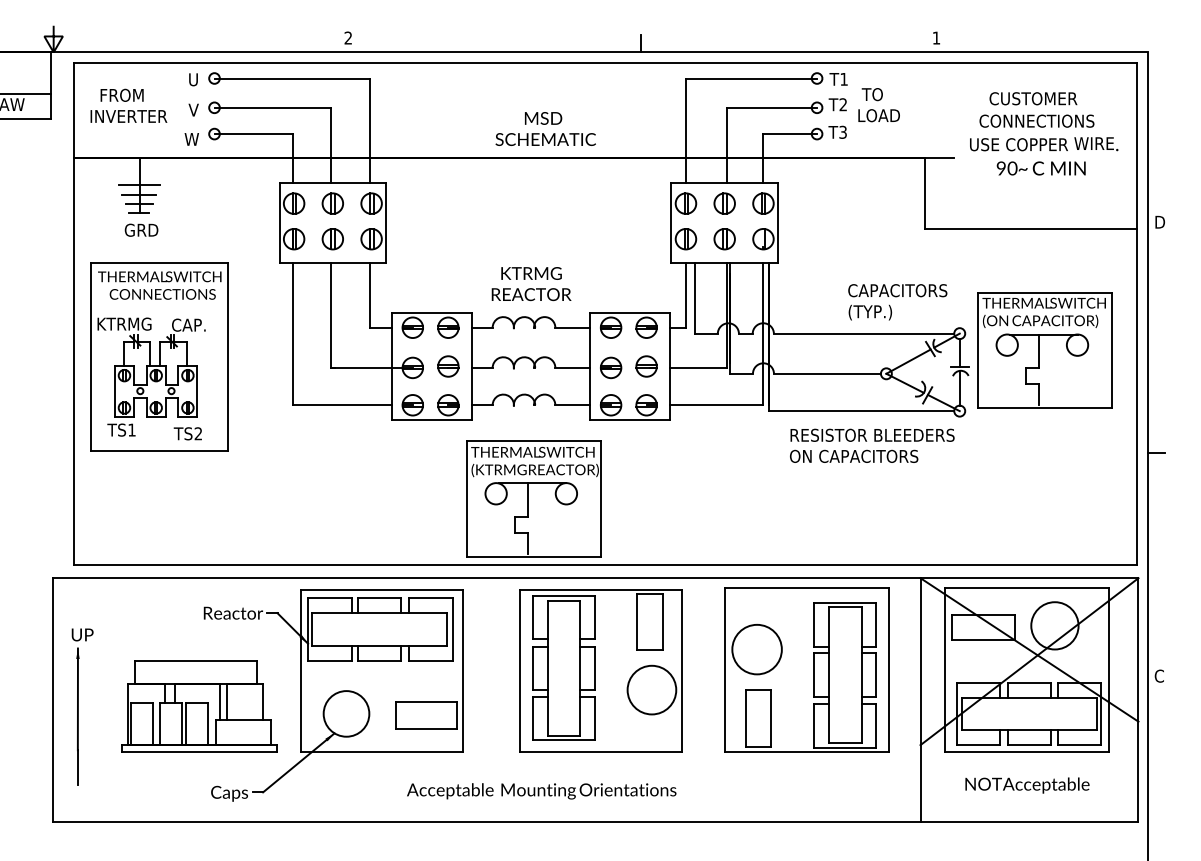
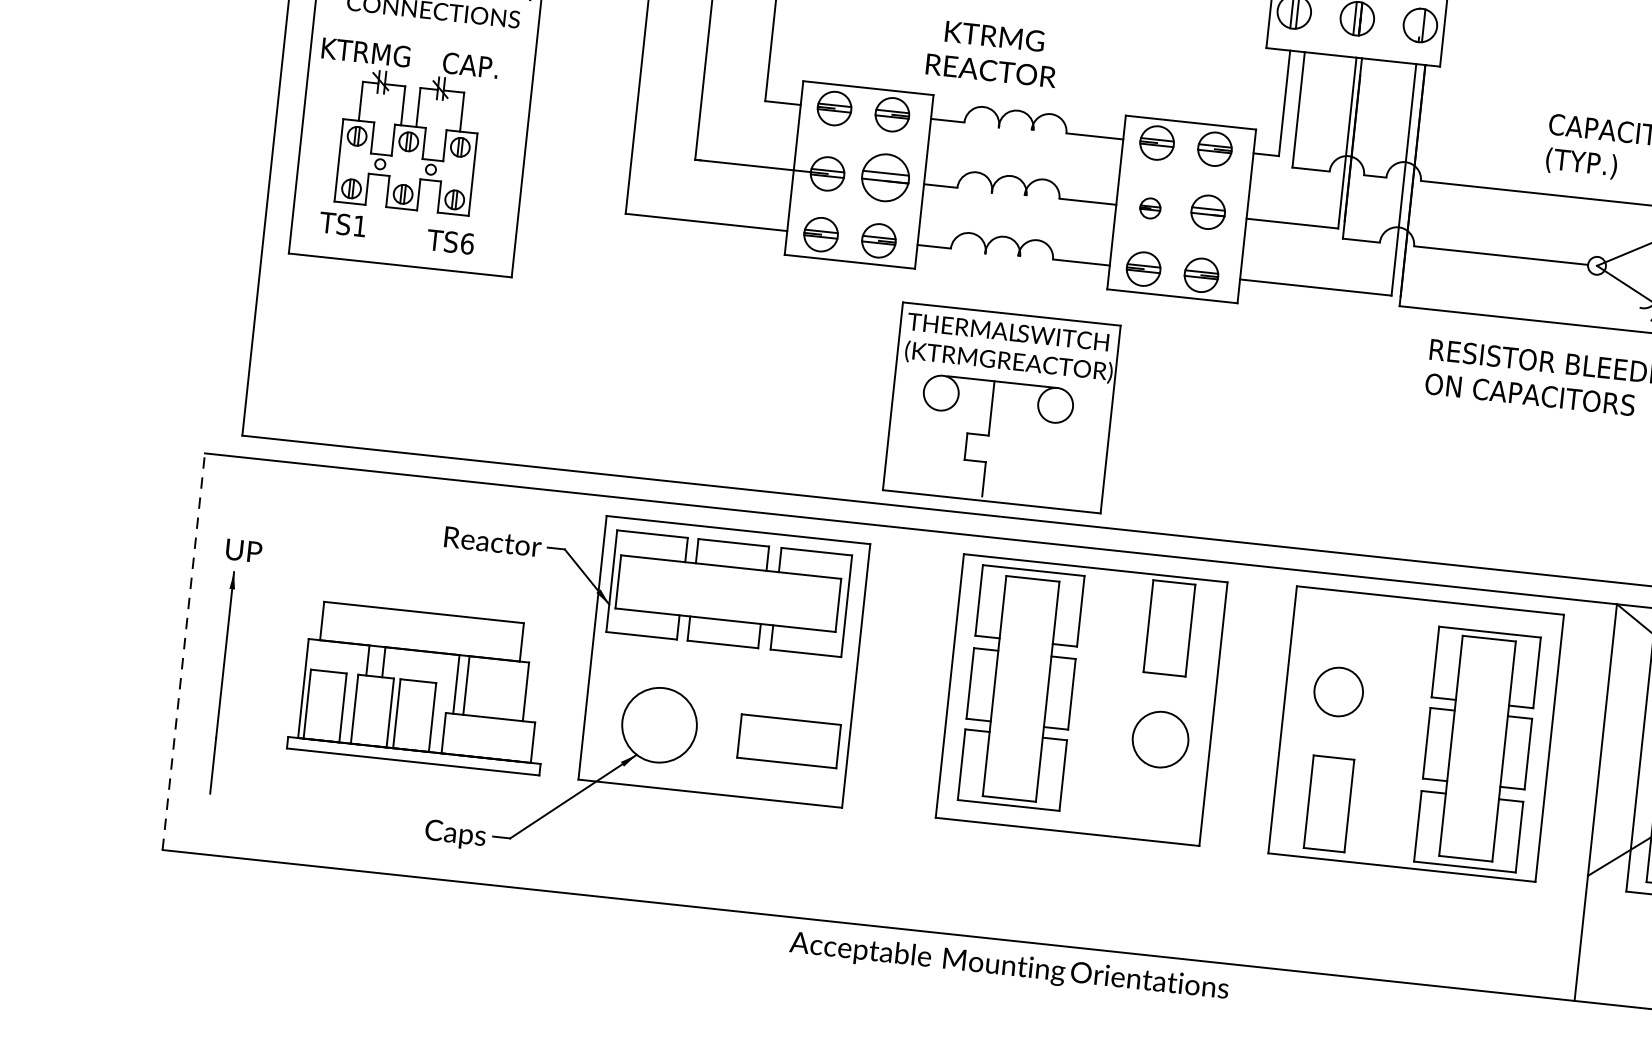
text: (531, 284) -> (992, 54), moved
part: (448, 366) -> (885, 177), size x1.4
part: (611, 367) -> (1150, 207), size x0.6
text: (198, 433) -> (467, 243), TS2 -> TS6
circle: (756, 649) -> (1337, 691), size x0.6
circle: (651, 689) -> (1159, 738), size x0.7
line: (52, 700) -> (183, 652), solid -> dashed
text: (541, 791) -> (1008, 967), moved

